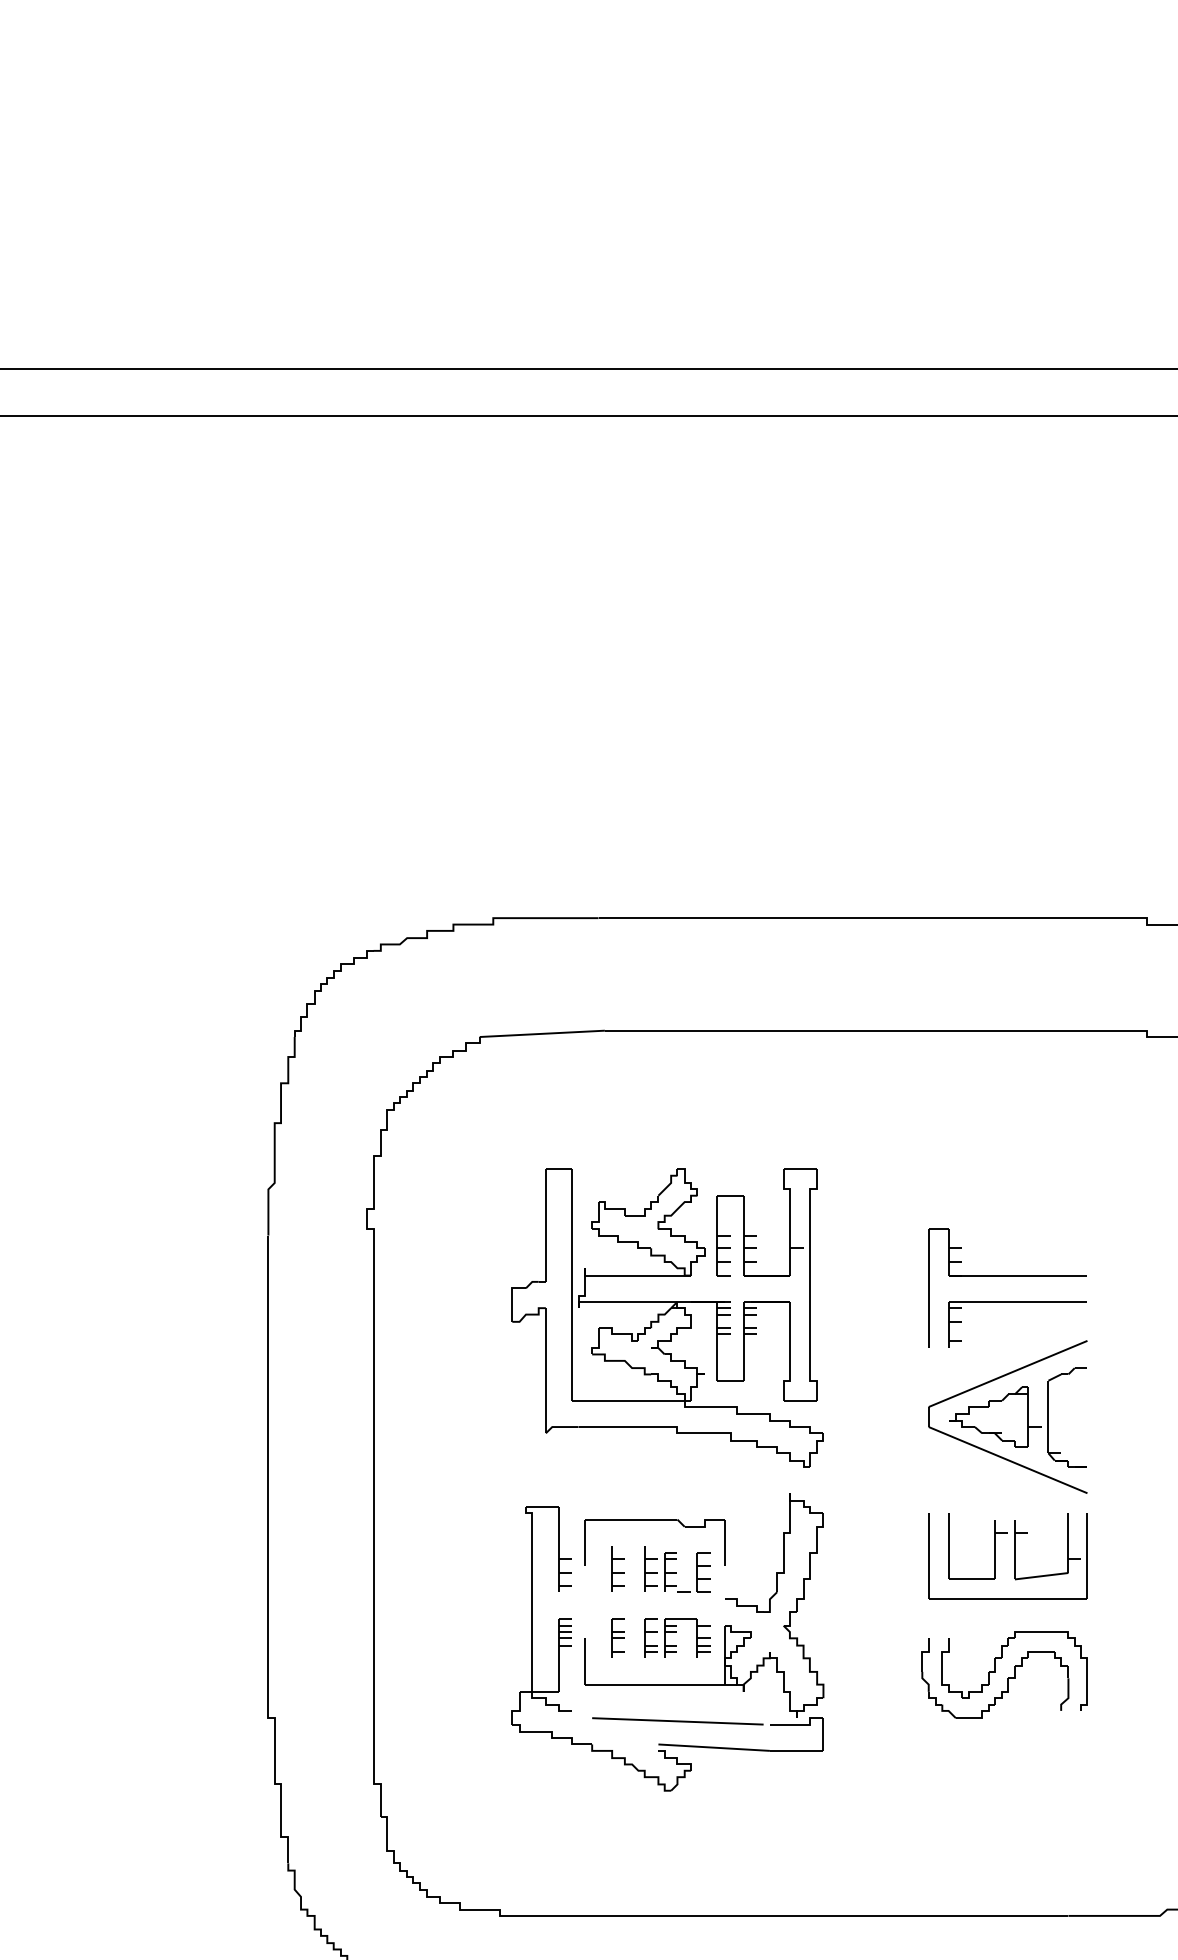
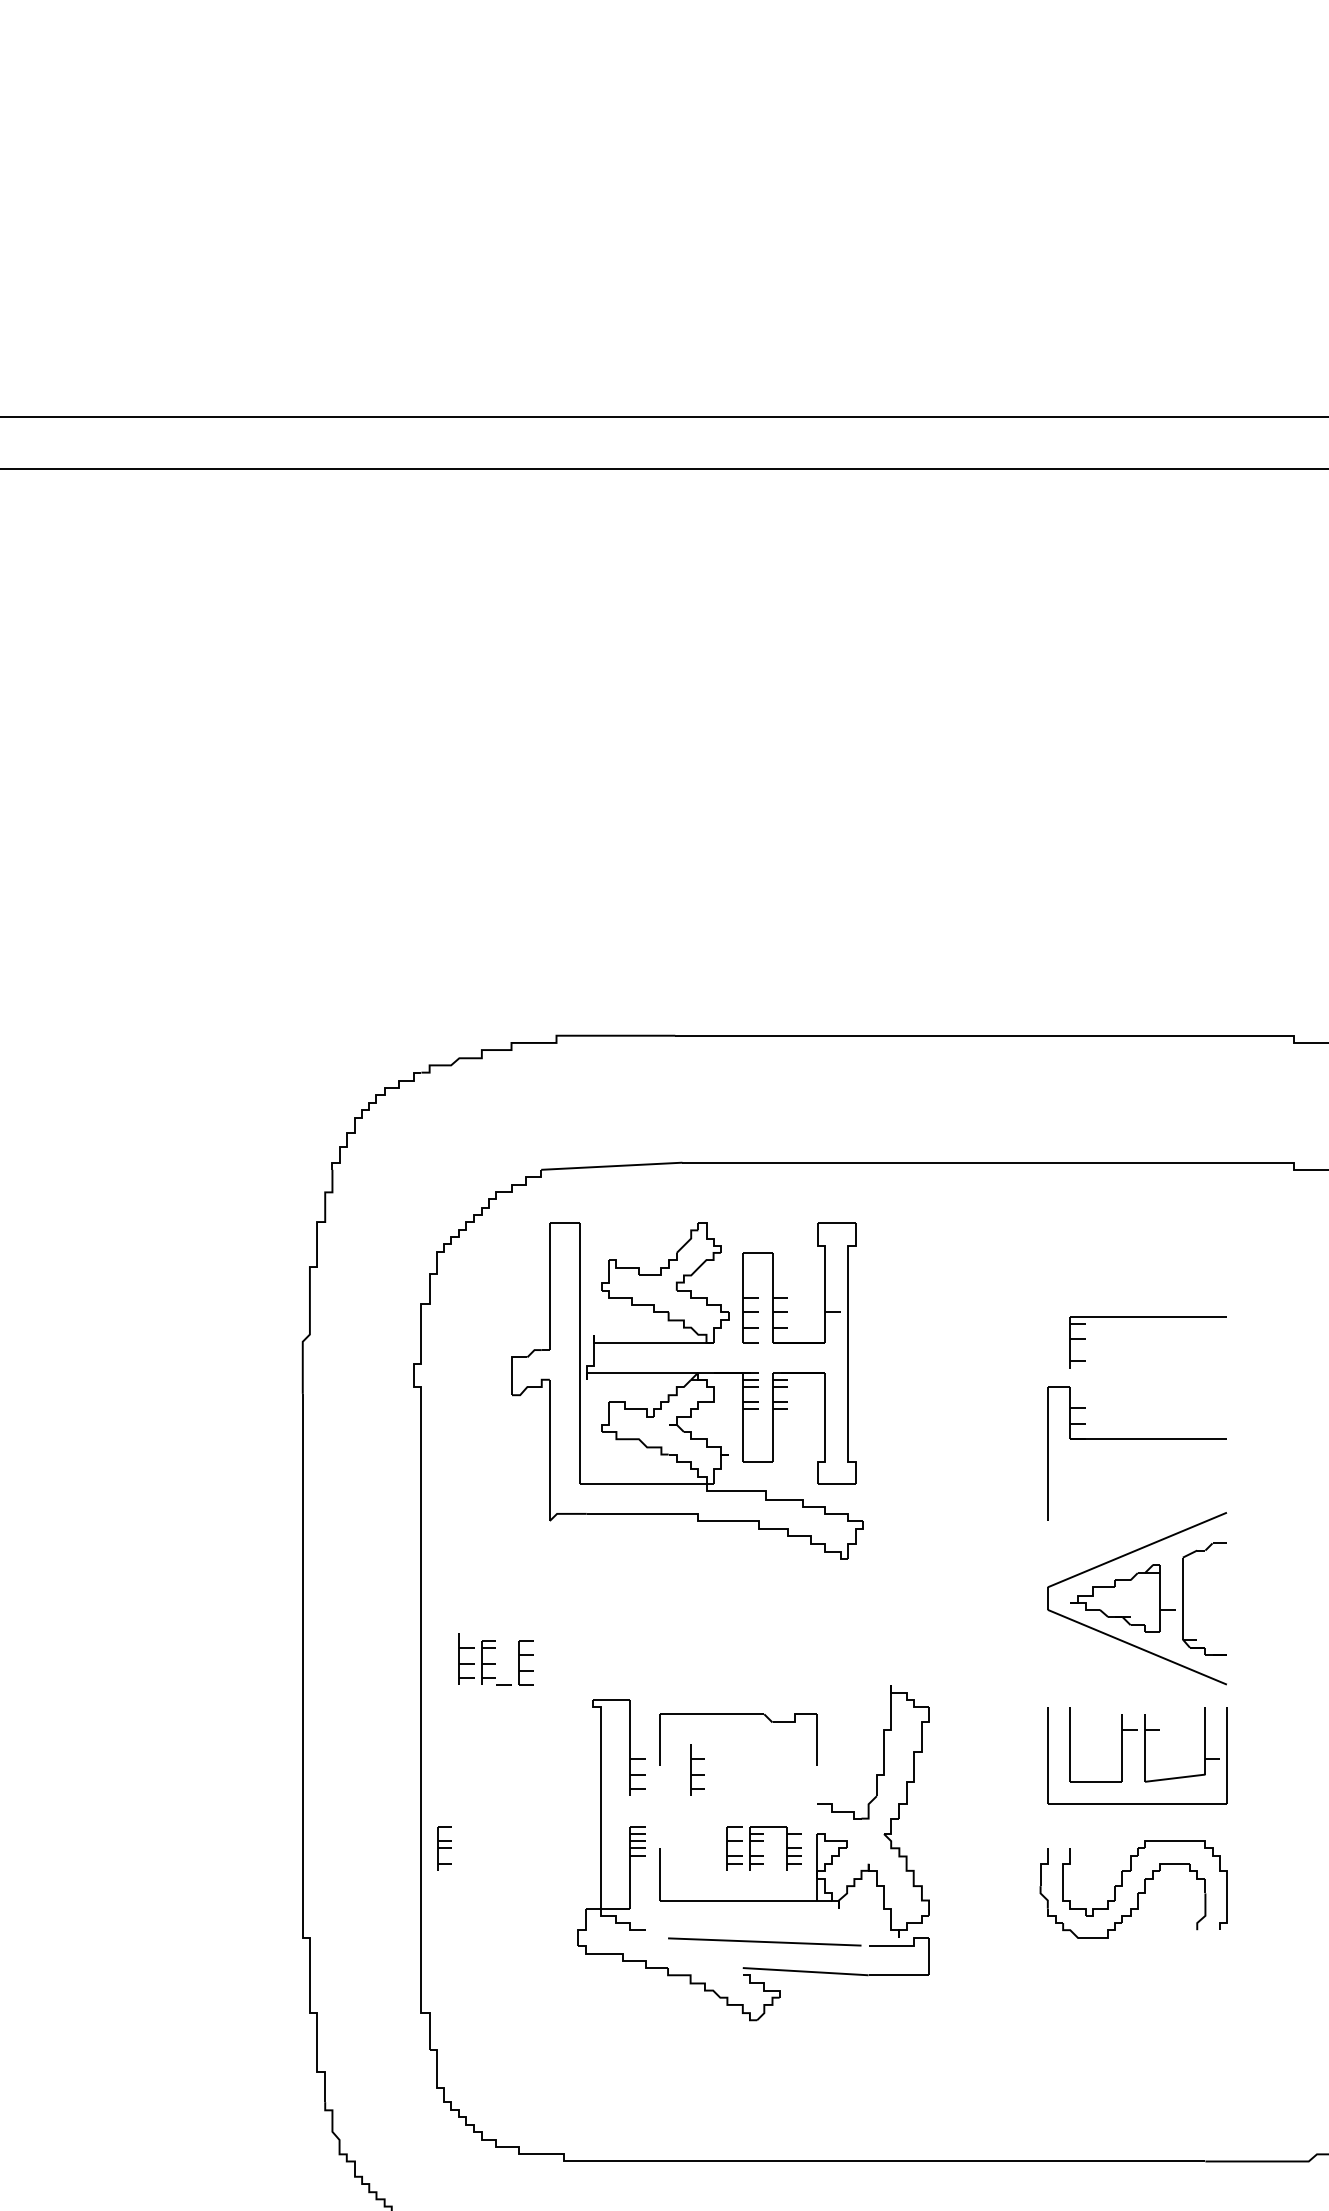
part: (1017, 1302) -> (1147, 1317), moved
part: (667, 1317) -> (687, 1390), moved
part: (676, 1569) -> (495, 1659), moved
part: (618, 1638) -> (444, 1848), moved

